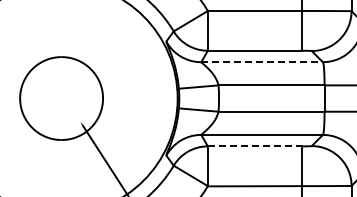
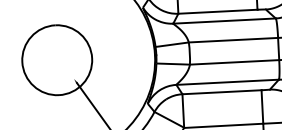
line: (262, 62) -> (224, 21), dashed -> solid
line: (254, 146) -> (221, 92), dashed -> solid

